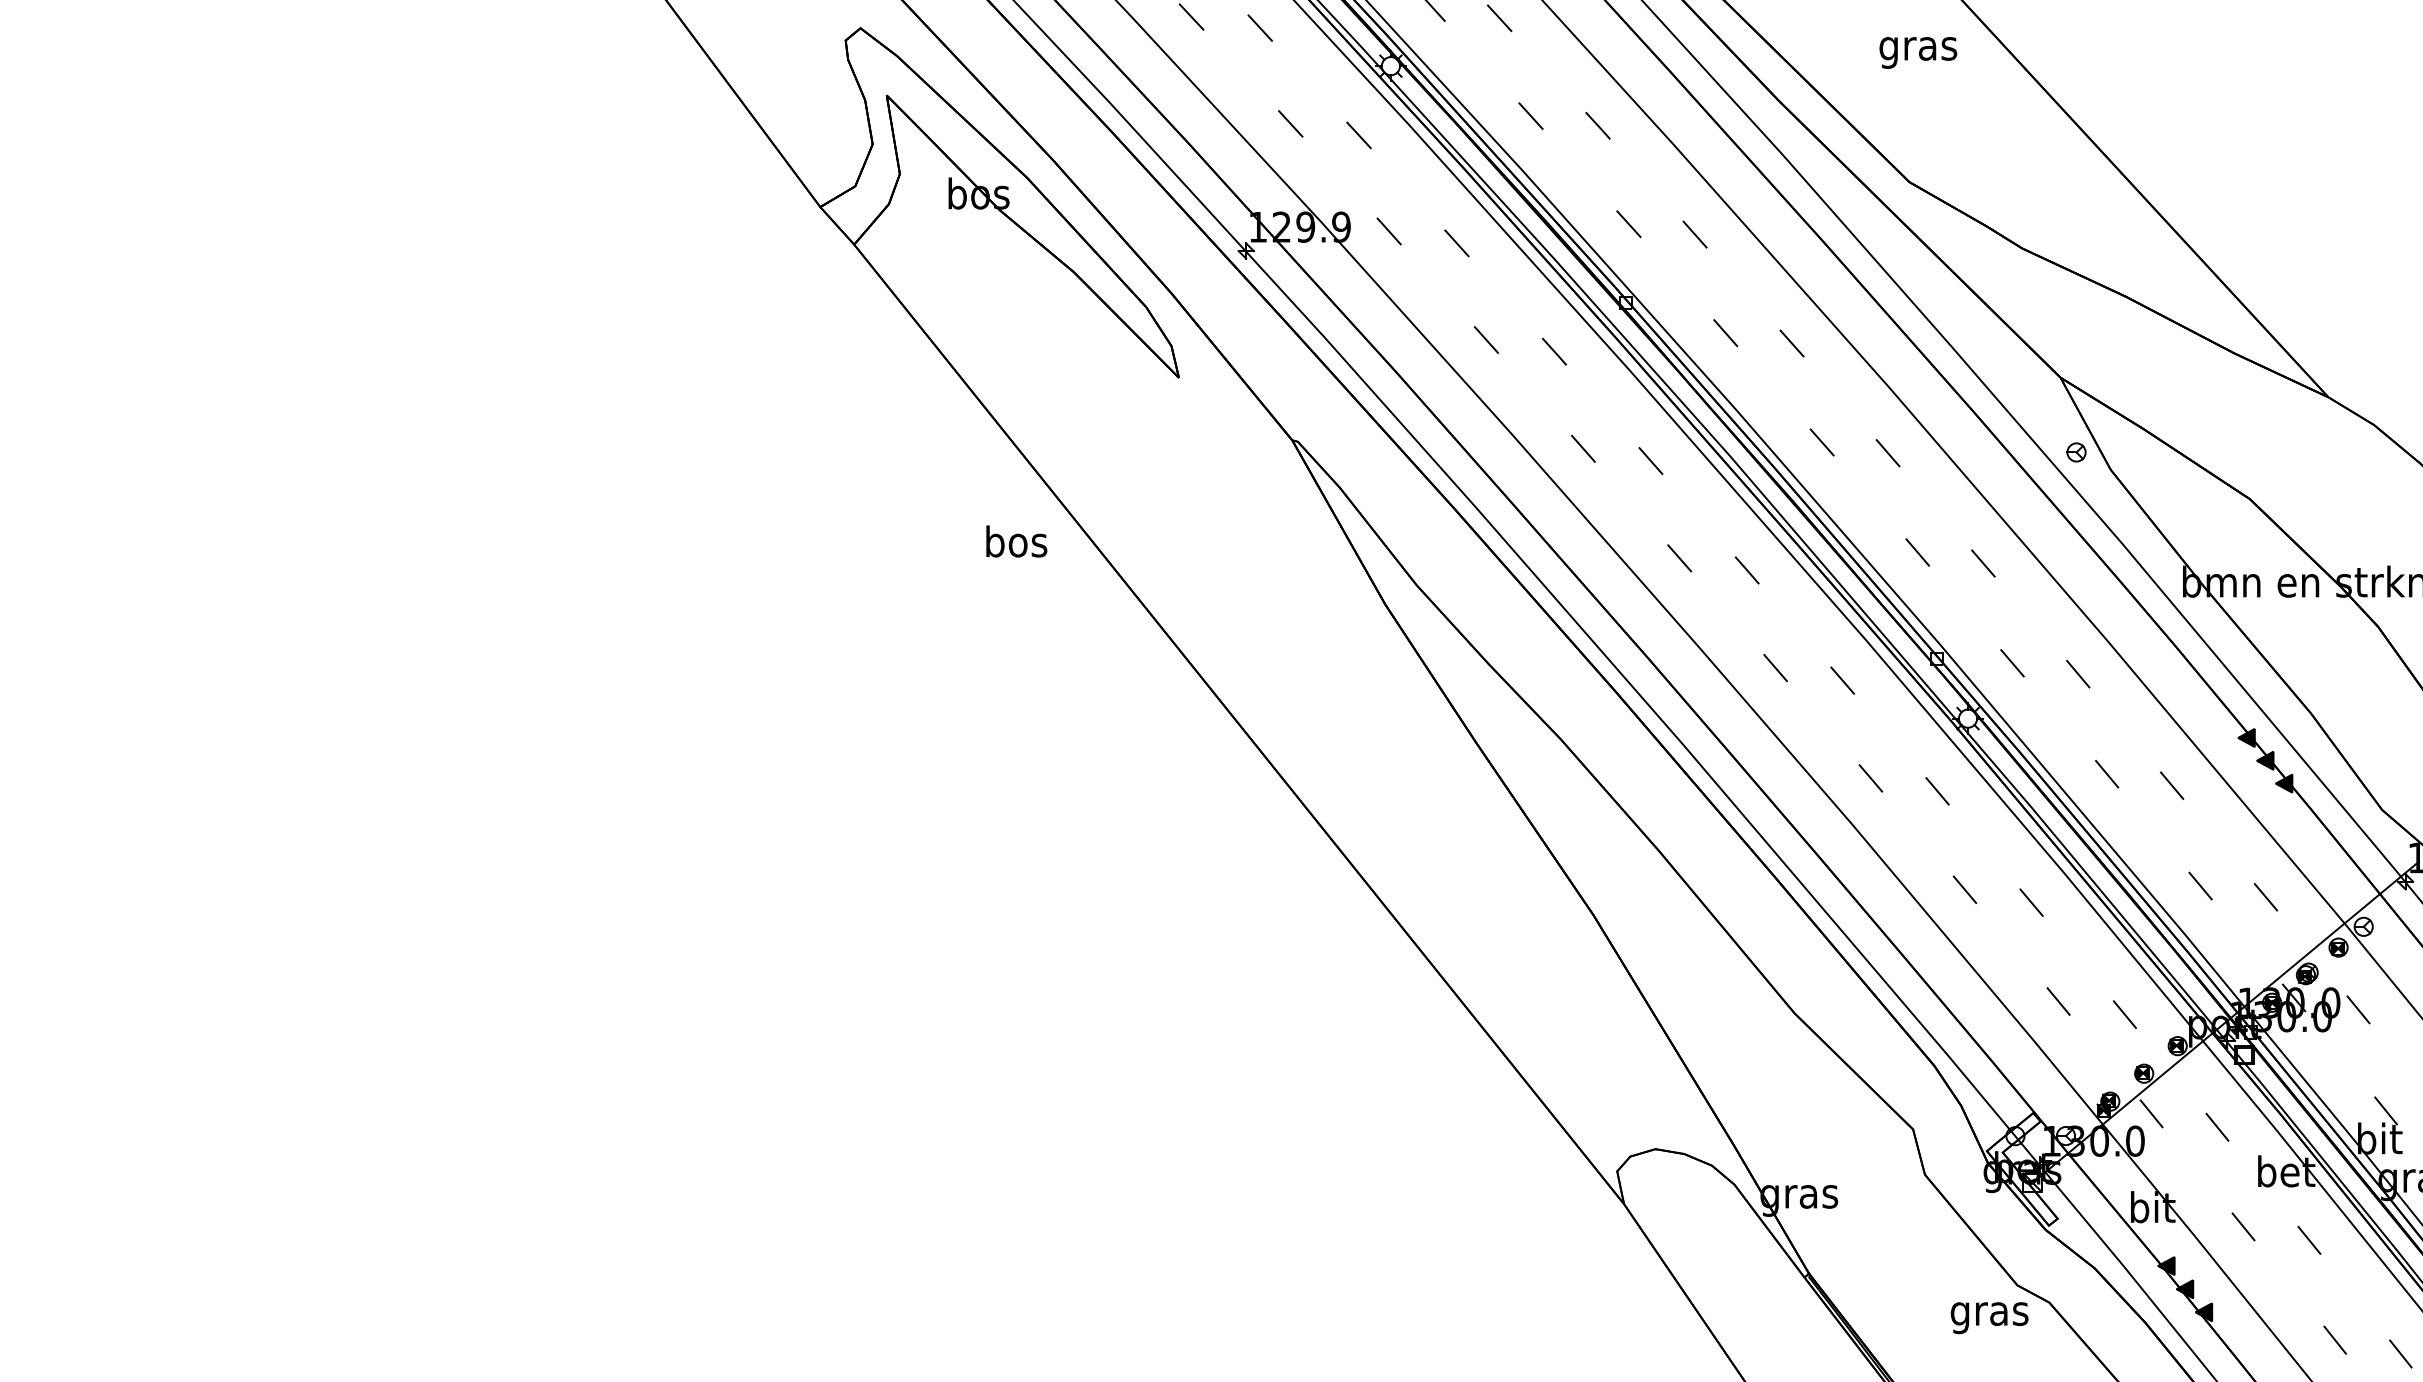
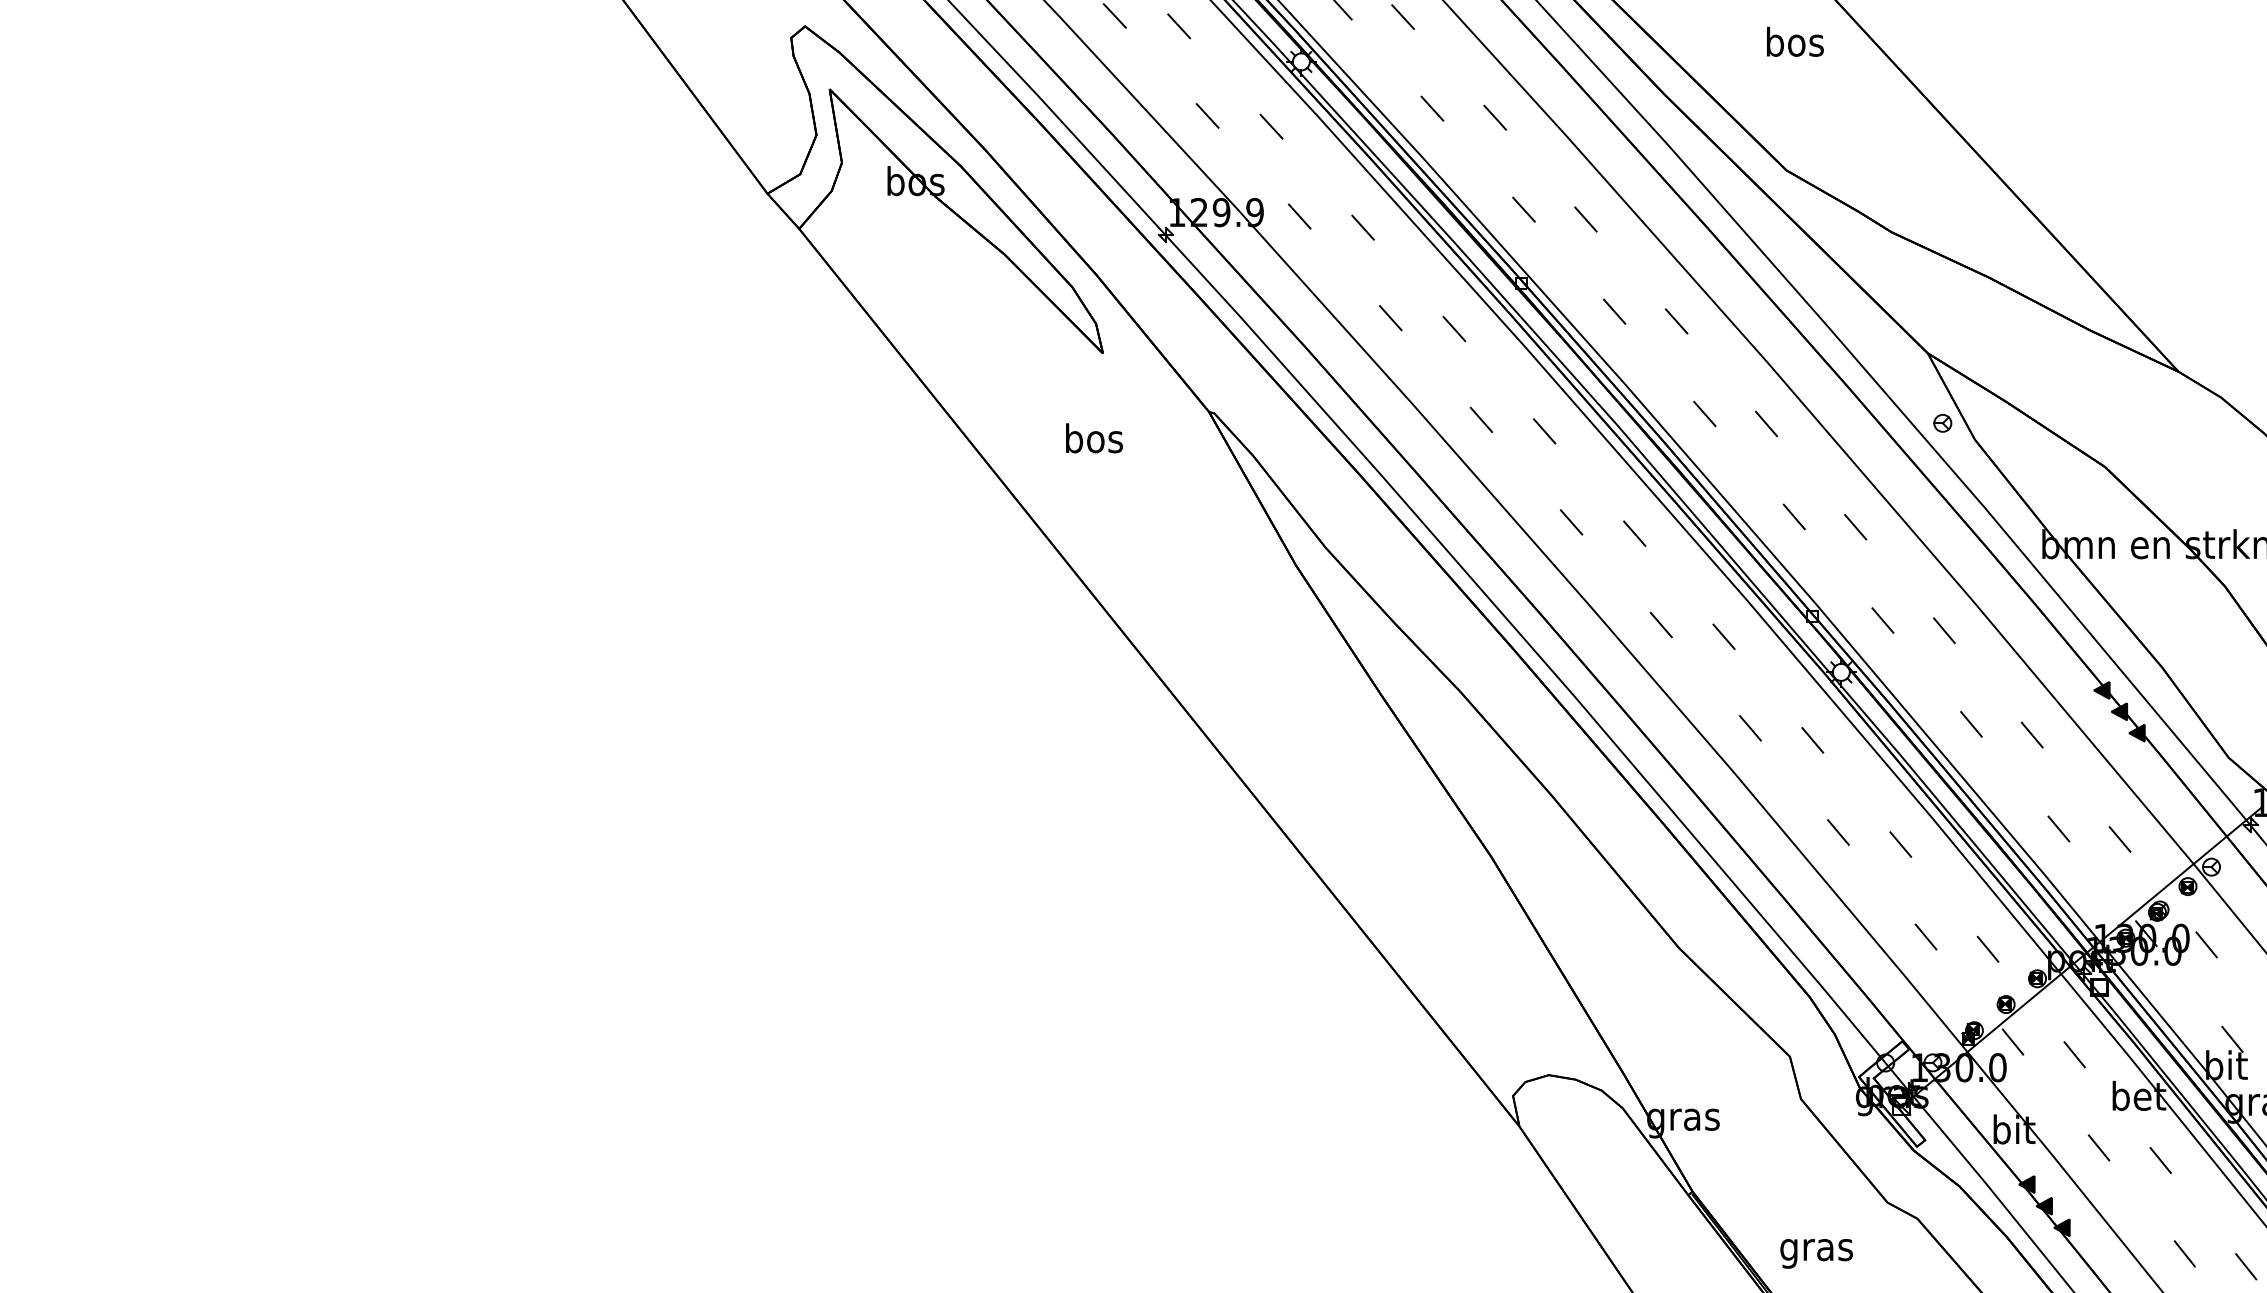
text: (1918, 48) -> (1794, 45), gras -> bos
text: (1016, 541) -> (1094, 438), moved
text: (1989, 1318) -> (1816, 1254), moved

